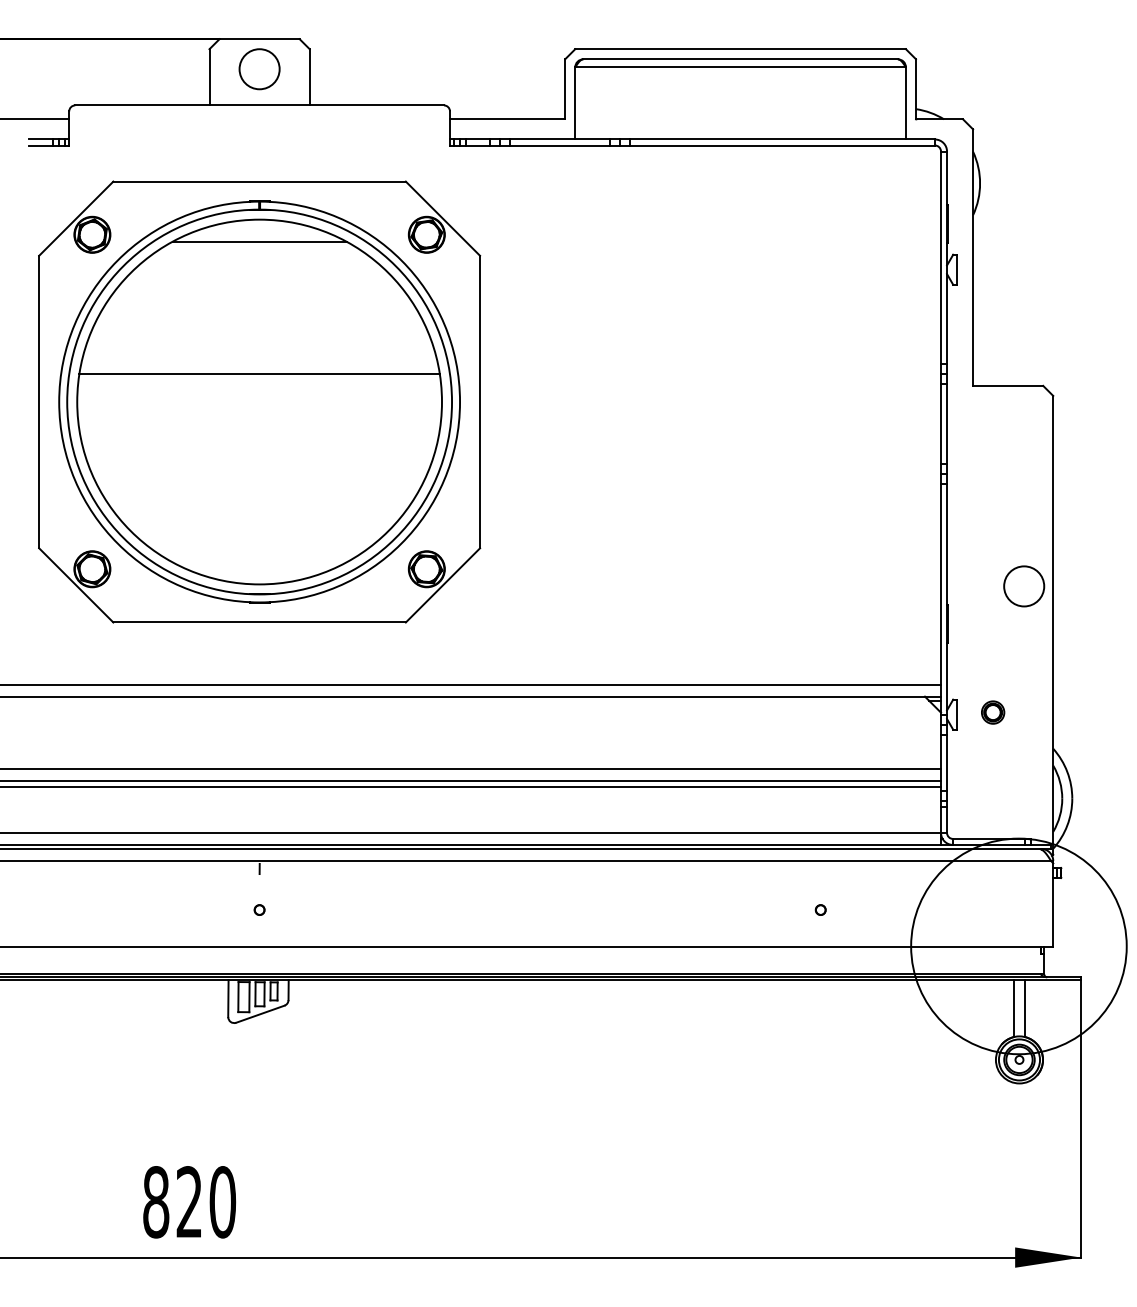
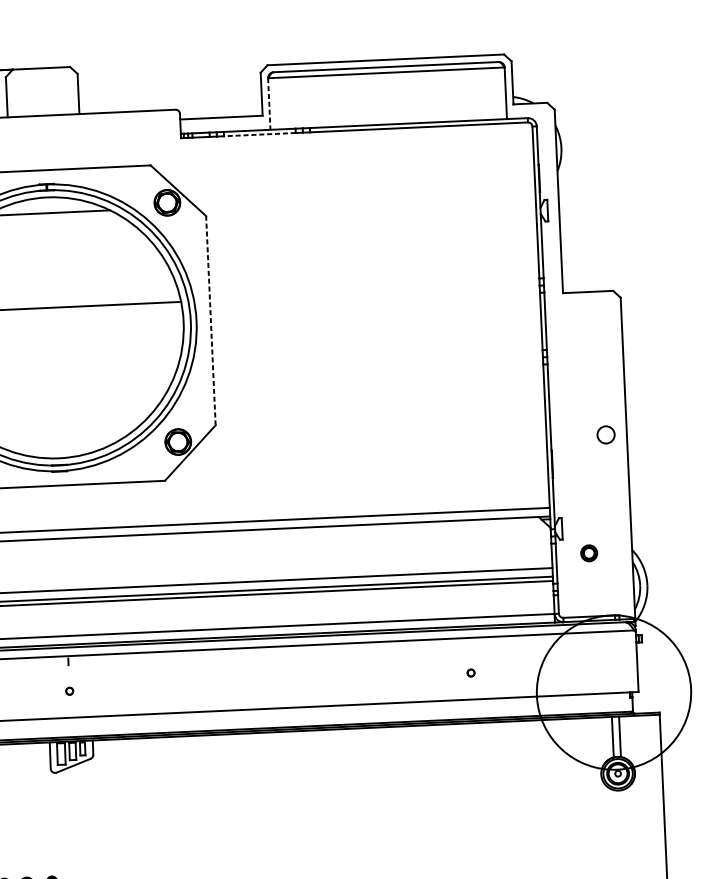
circle: (259, 69) -> (42, 90), removed
line: (575, 103) -> (269, 104), solid -> dashed
line: (559, 145) -> (259, 134), solid -> dashed
line: (480, 401) -> (211, 320), solid -> dashed
circle: (1024, 586) -> (606, 434), size x0.6
part: (993, 712) -> (589, 553), moved

